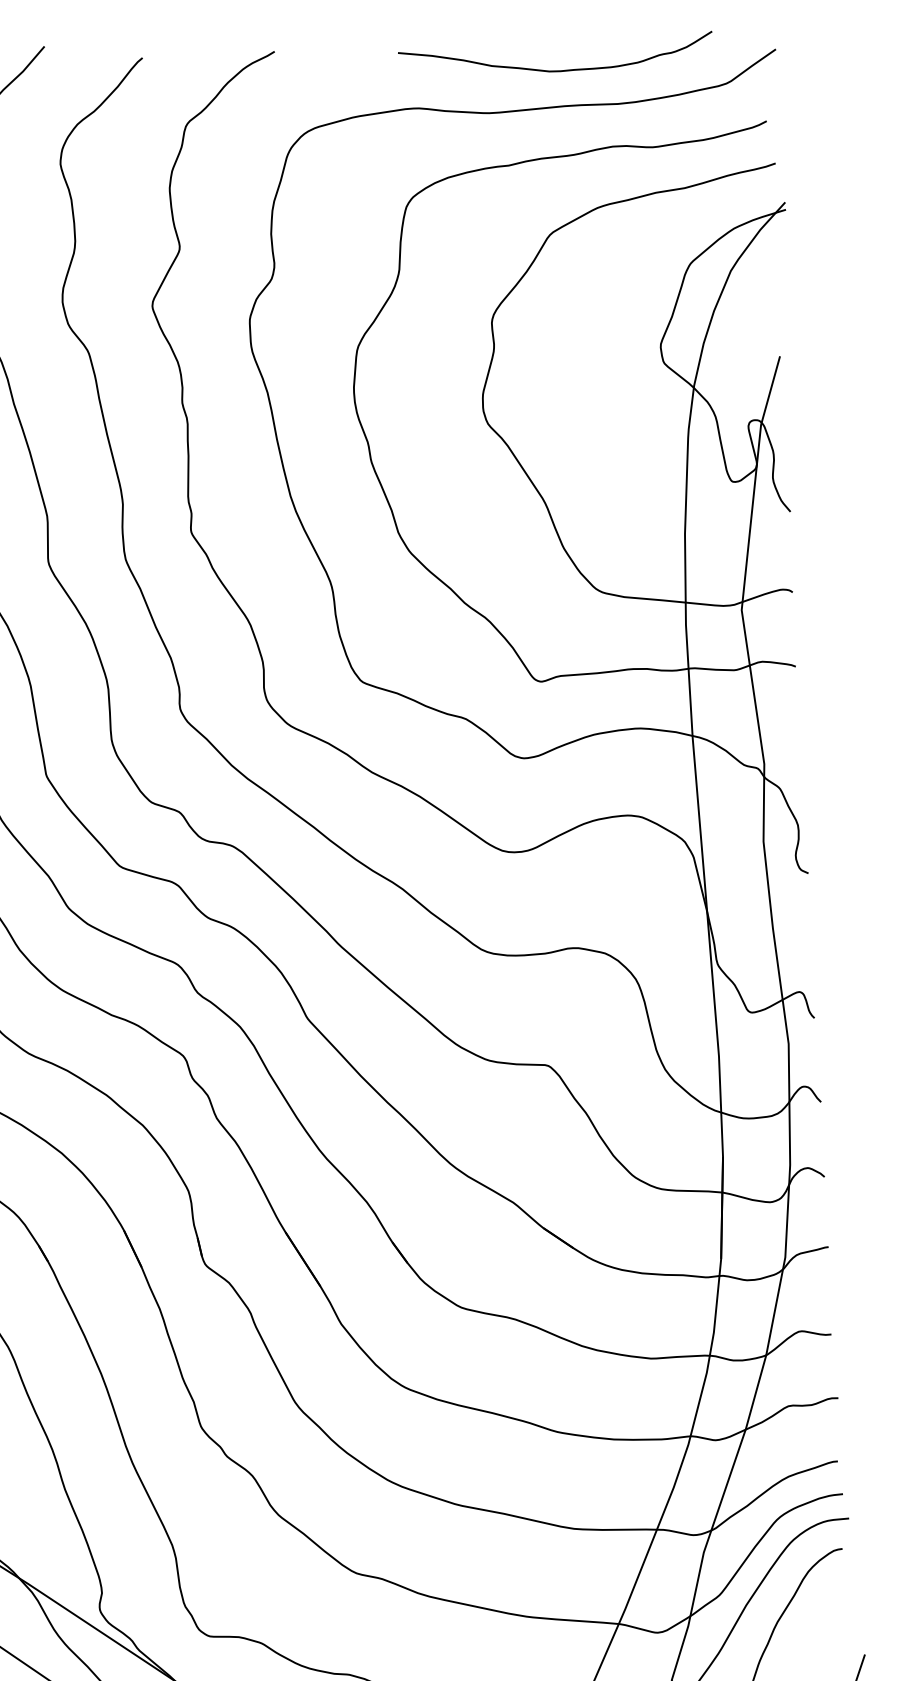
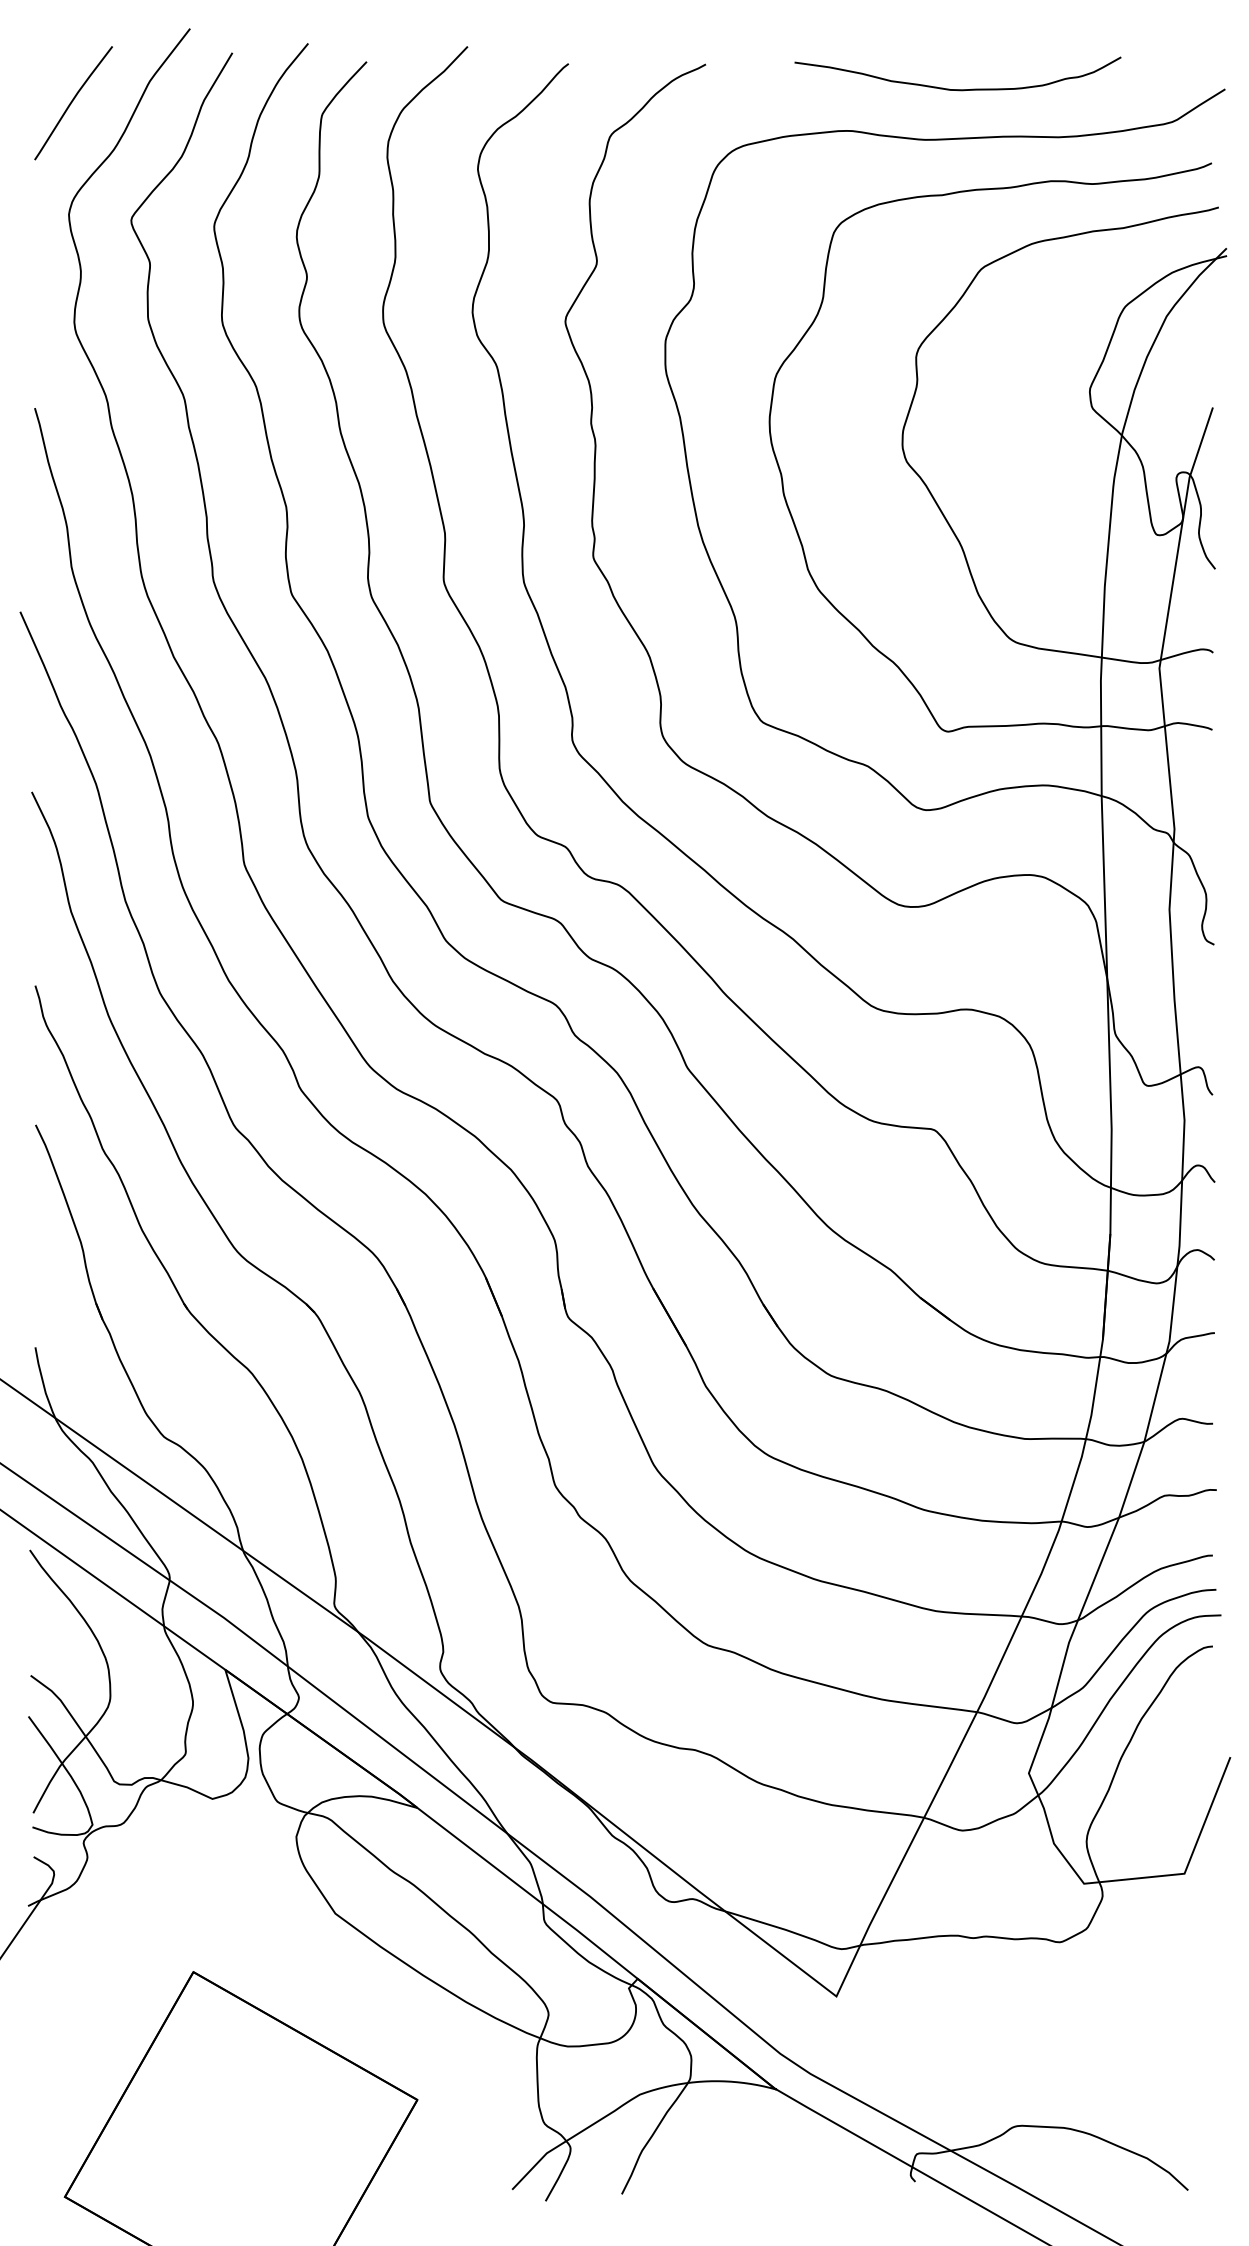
curve: (556, 70) -> (957, 89), moved

